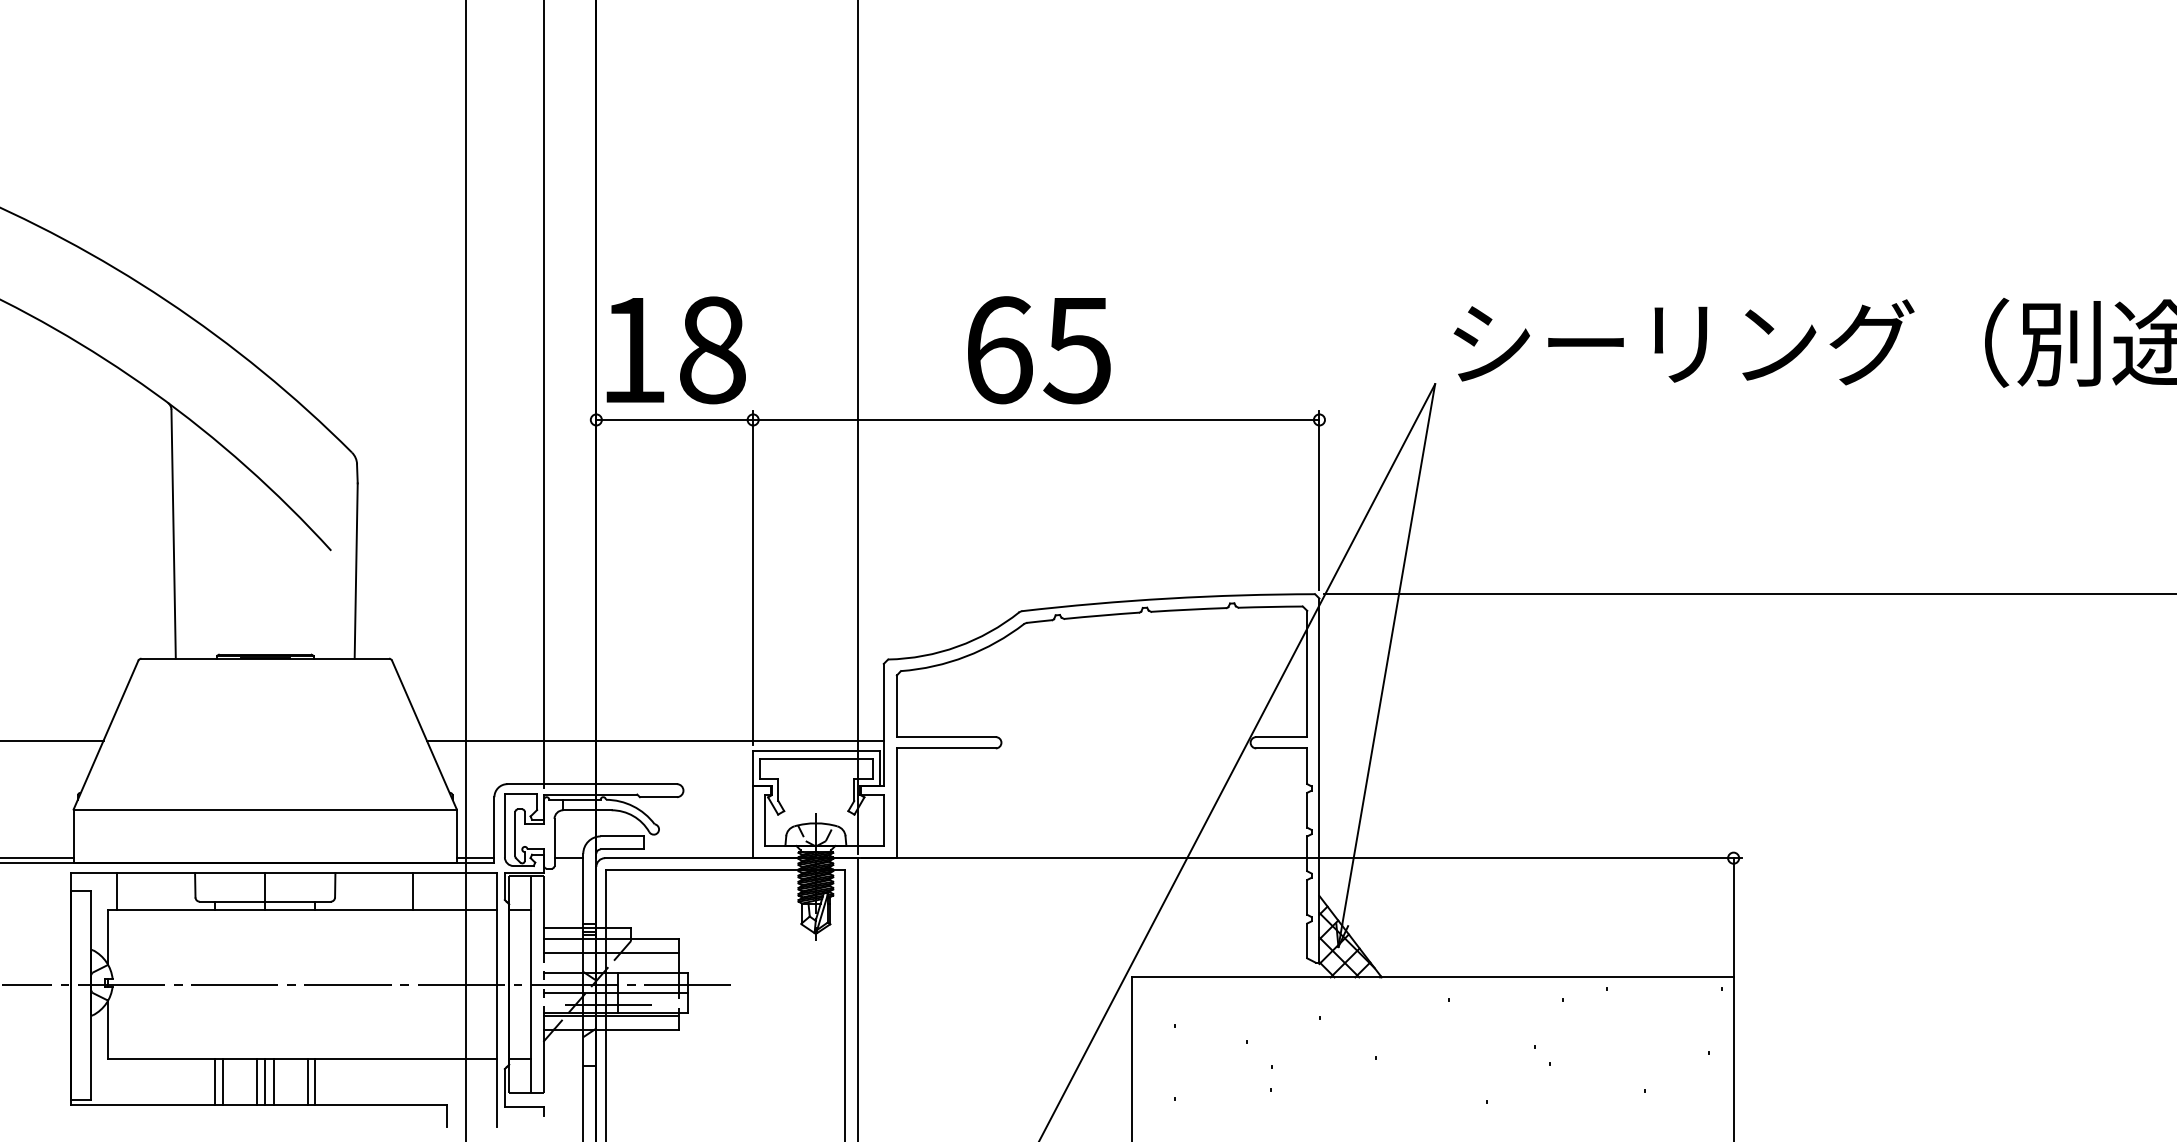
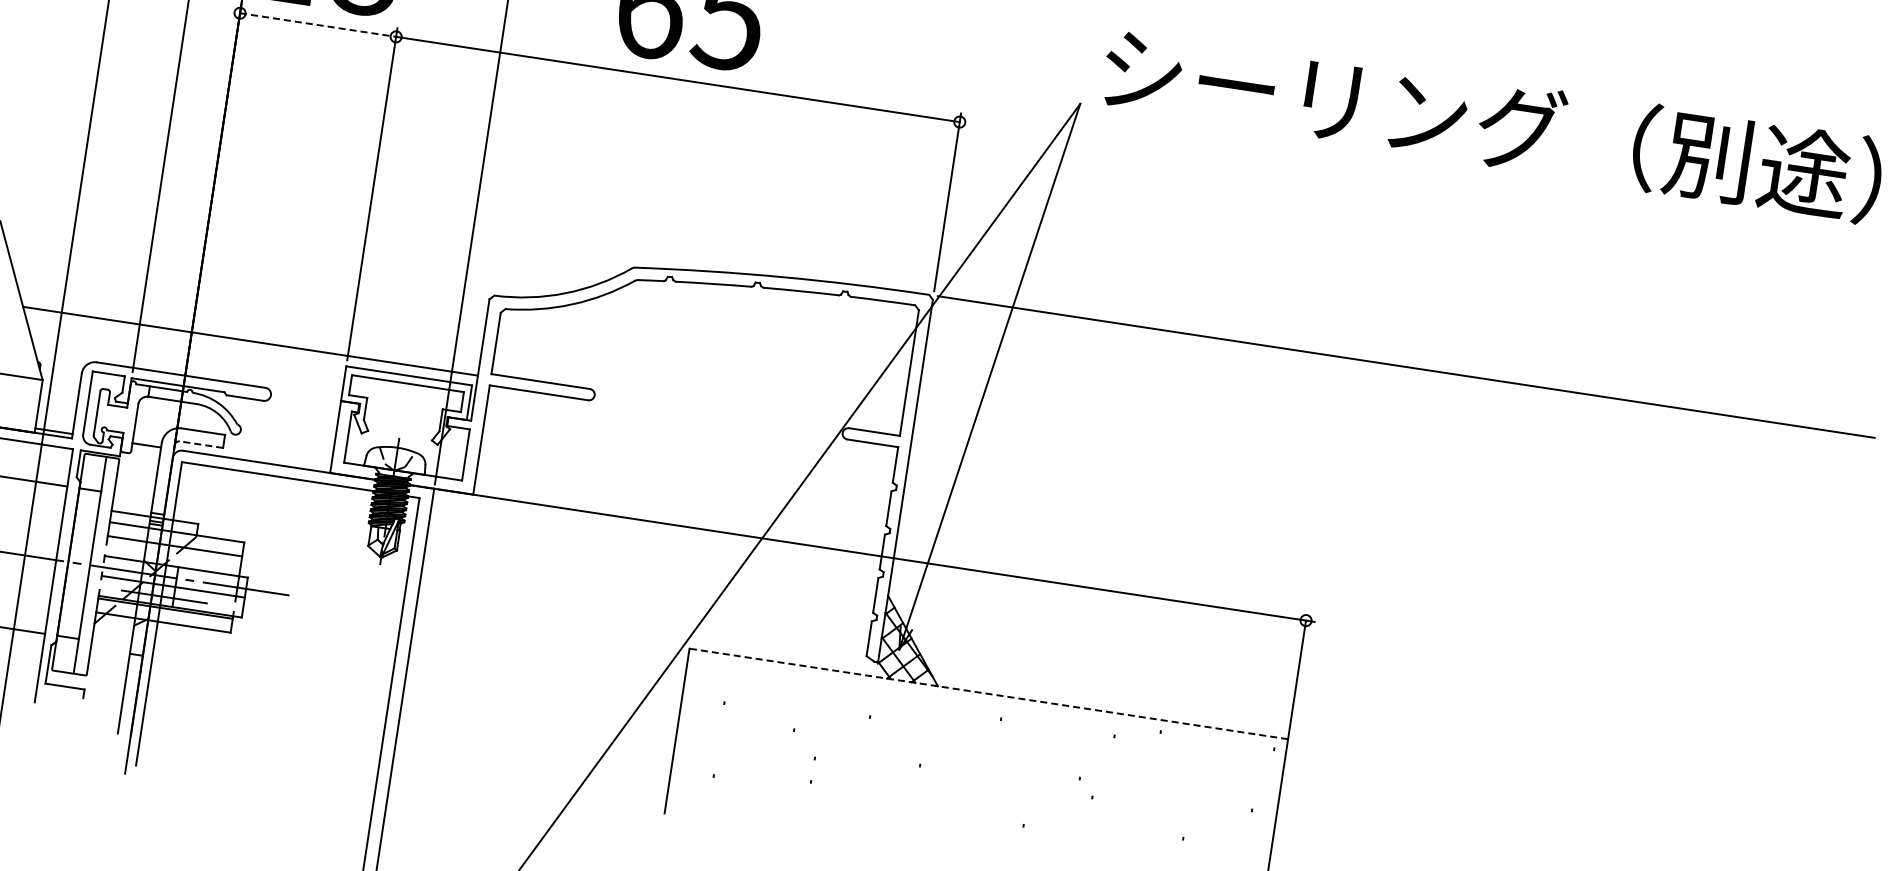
line: (675, 419) -> (318, 24), solid -> dashed
line: (622, 849) -> (201, 444), solid -> dashed
line: (1432, 977) -> (988, 694), solid -> dashed

